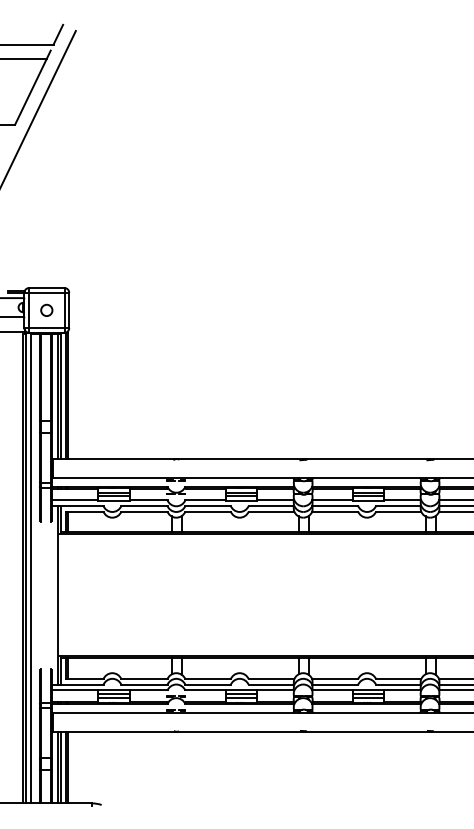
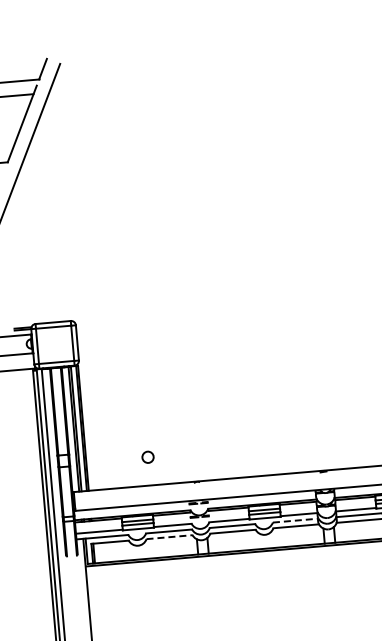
circle: (46, 309) -> (147, 456), moved
line: (271, 506) -> (295, 520), solid -> dashed
line: (144, 511) -> (169, 536), solid -> dashed

